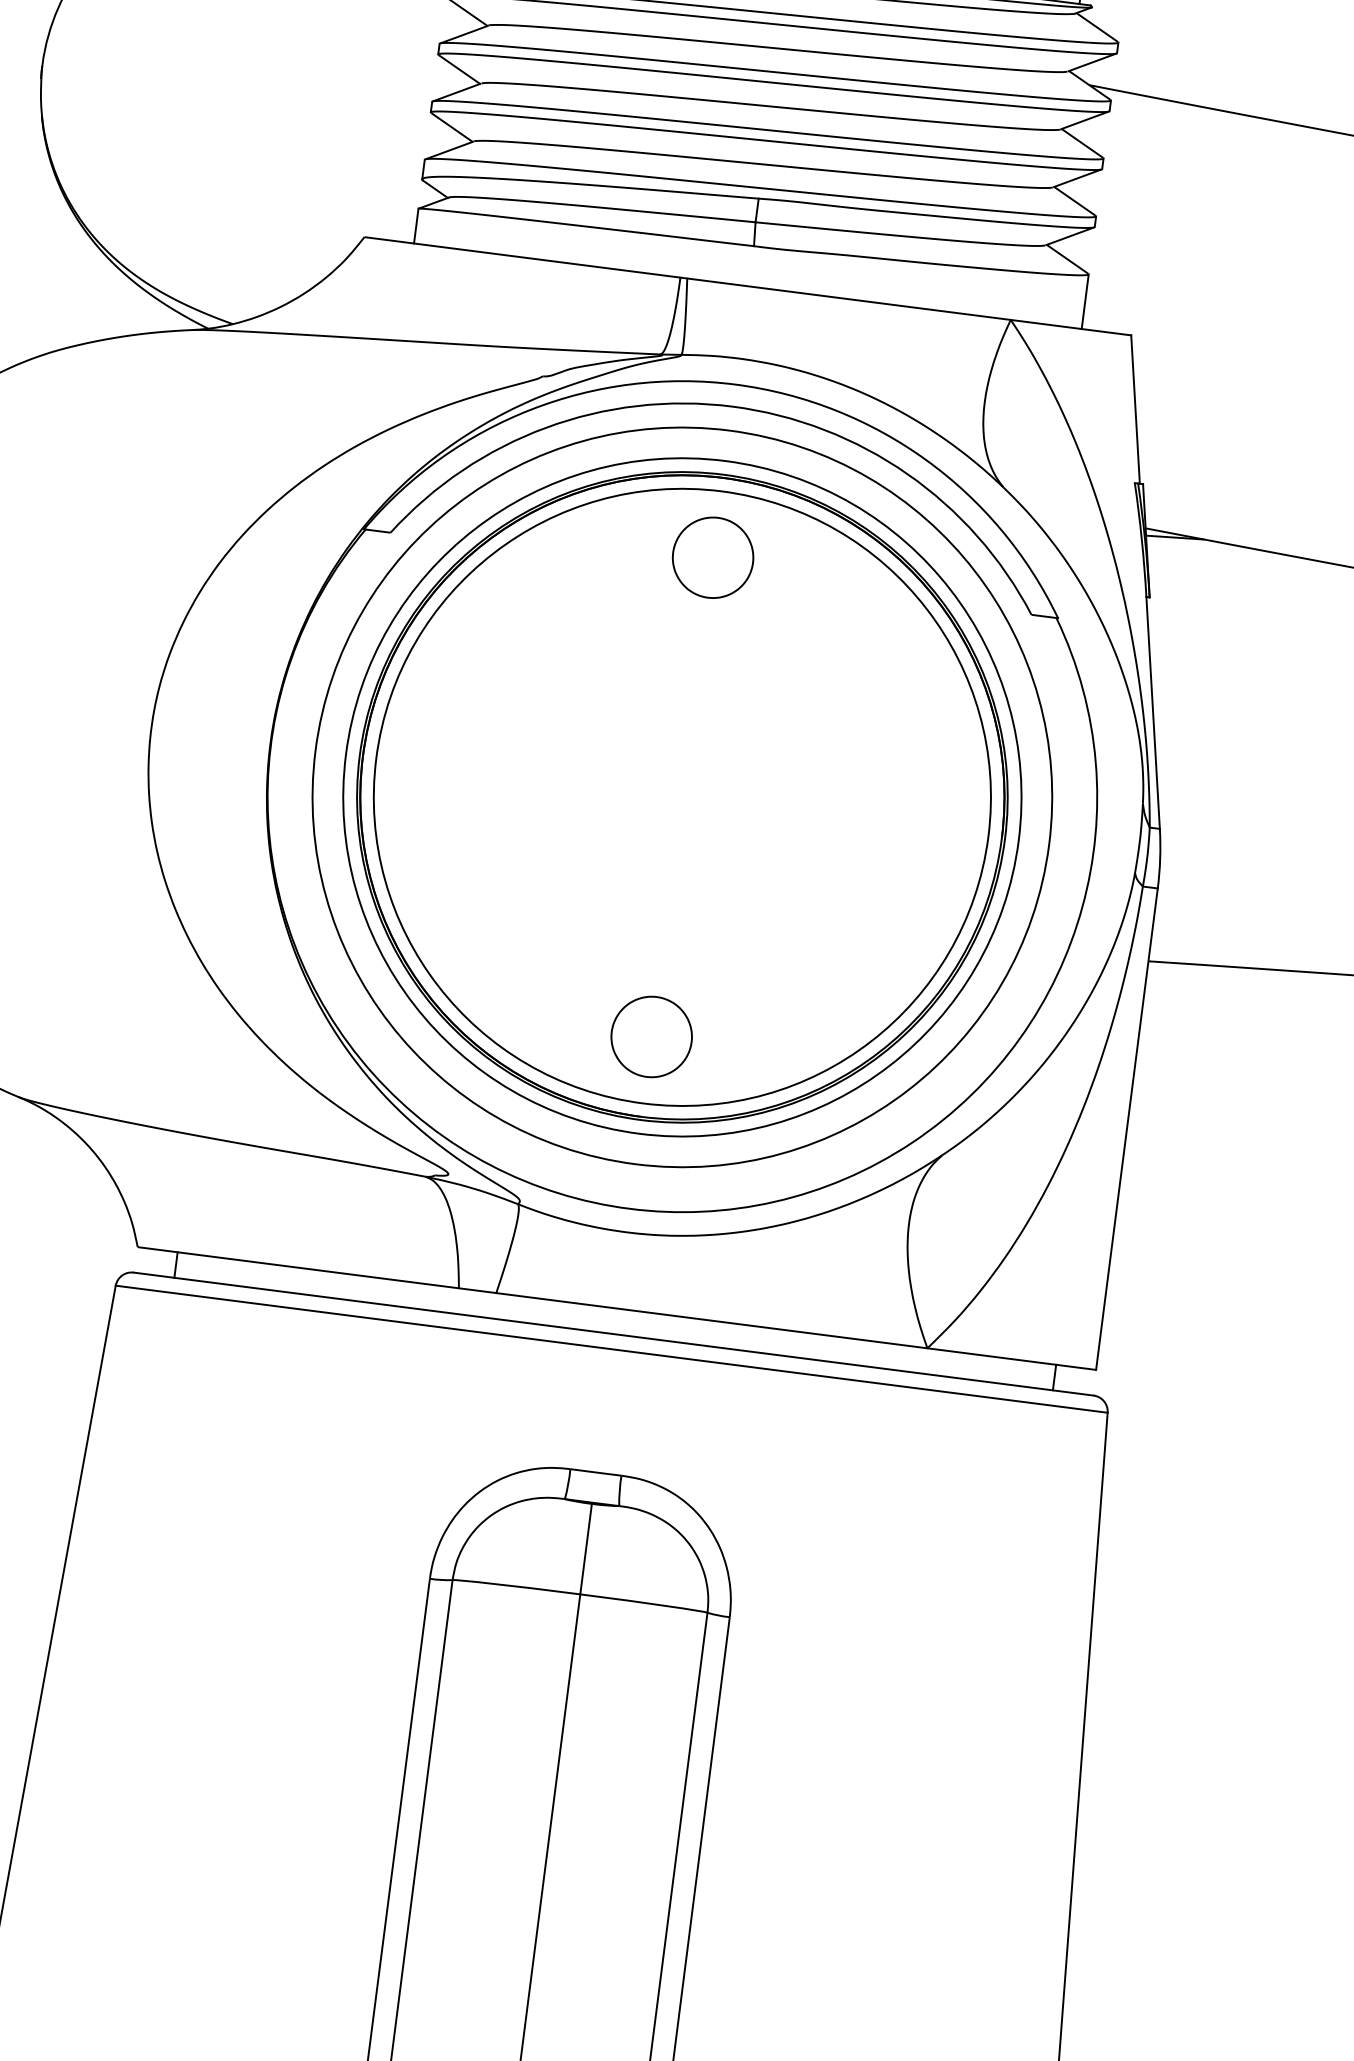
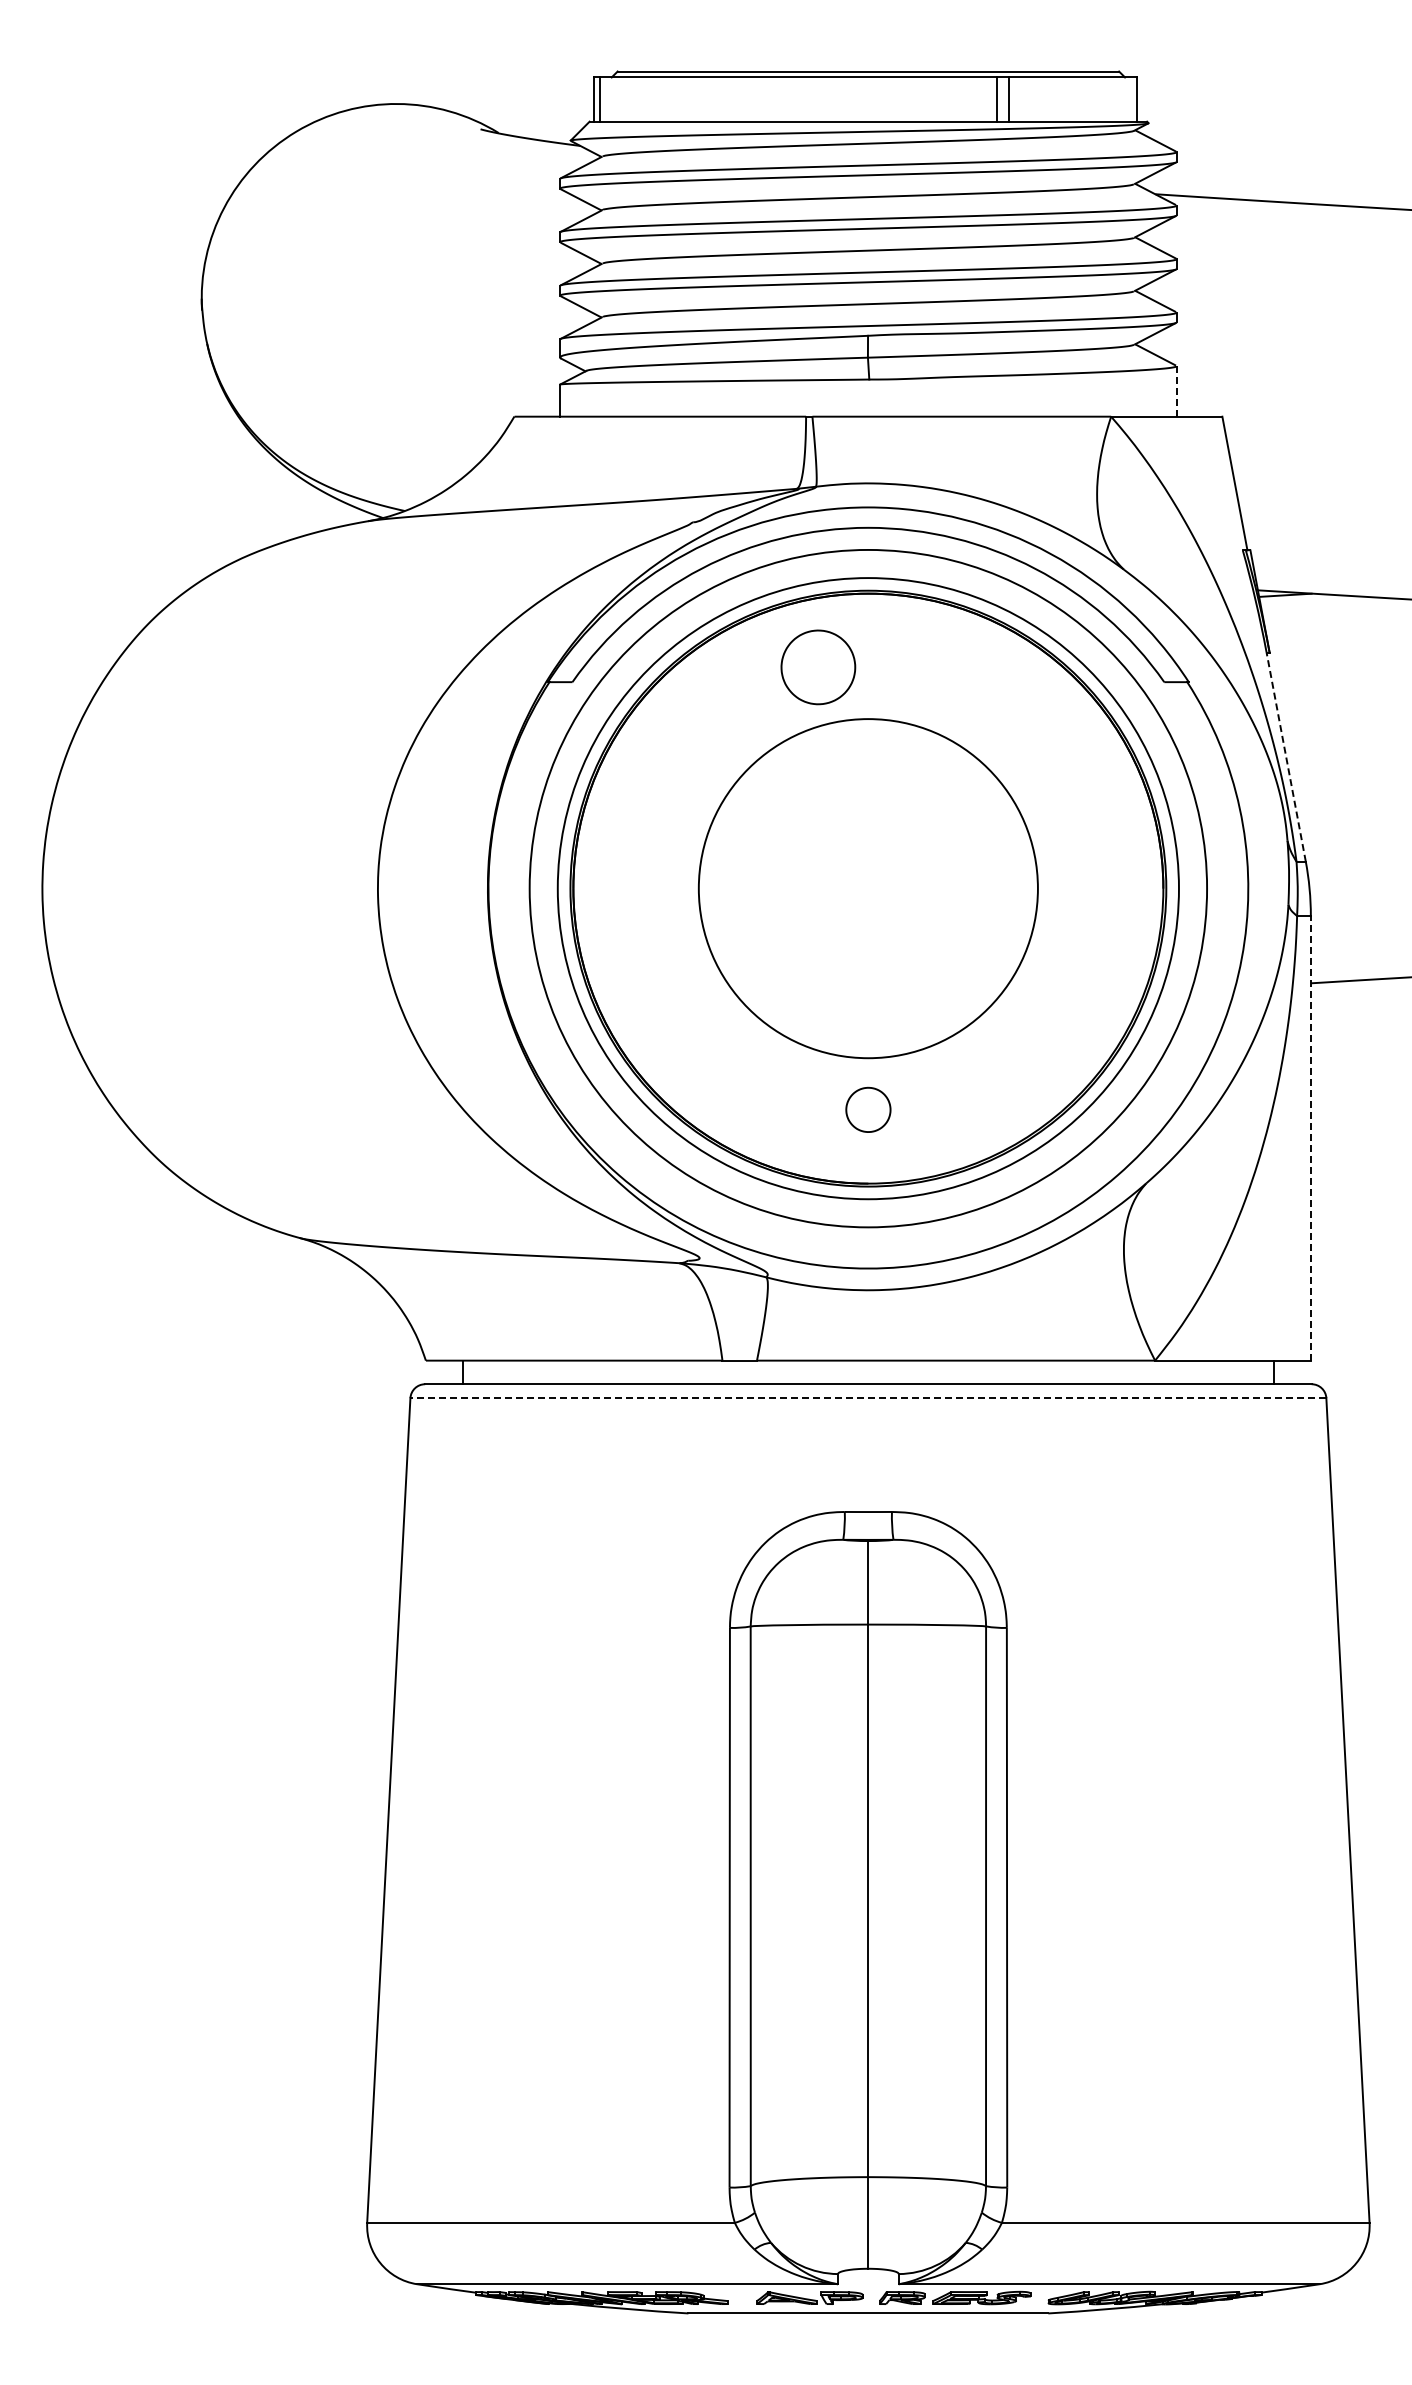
line: (1085, 300) -> (1176, 390), solid -> dashed
part: (713, 557) -> (818, 667), moved
line: (1153, 712) -> (1286, 756), solid -> dashed
circle: (681, 797) -> (867, 888), size x0.6
part: (651, 1036) -> (868, 1109), size x0.6
line: (1126, 1128) -> (1310, 1137), solid -> dashed
line: (611, 1349) -> (868, 1398), solid -> dashed

